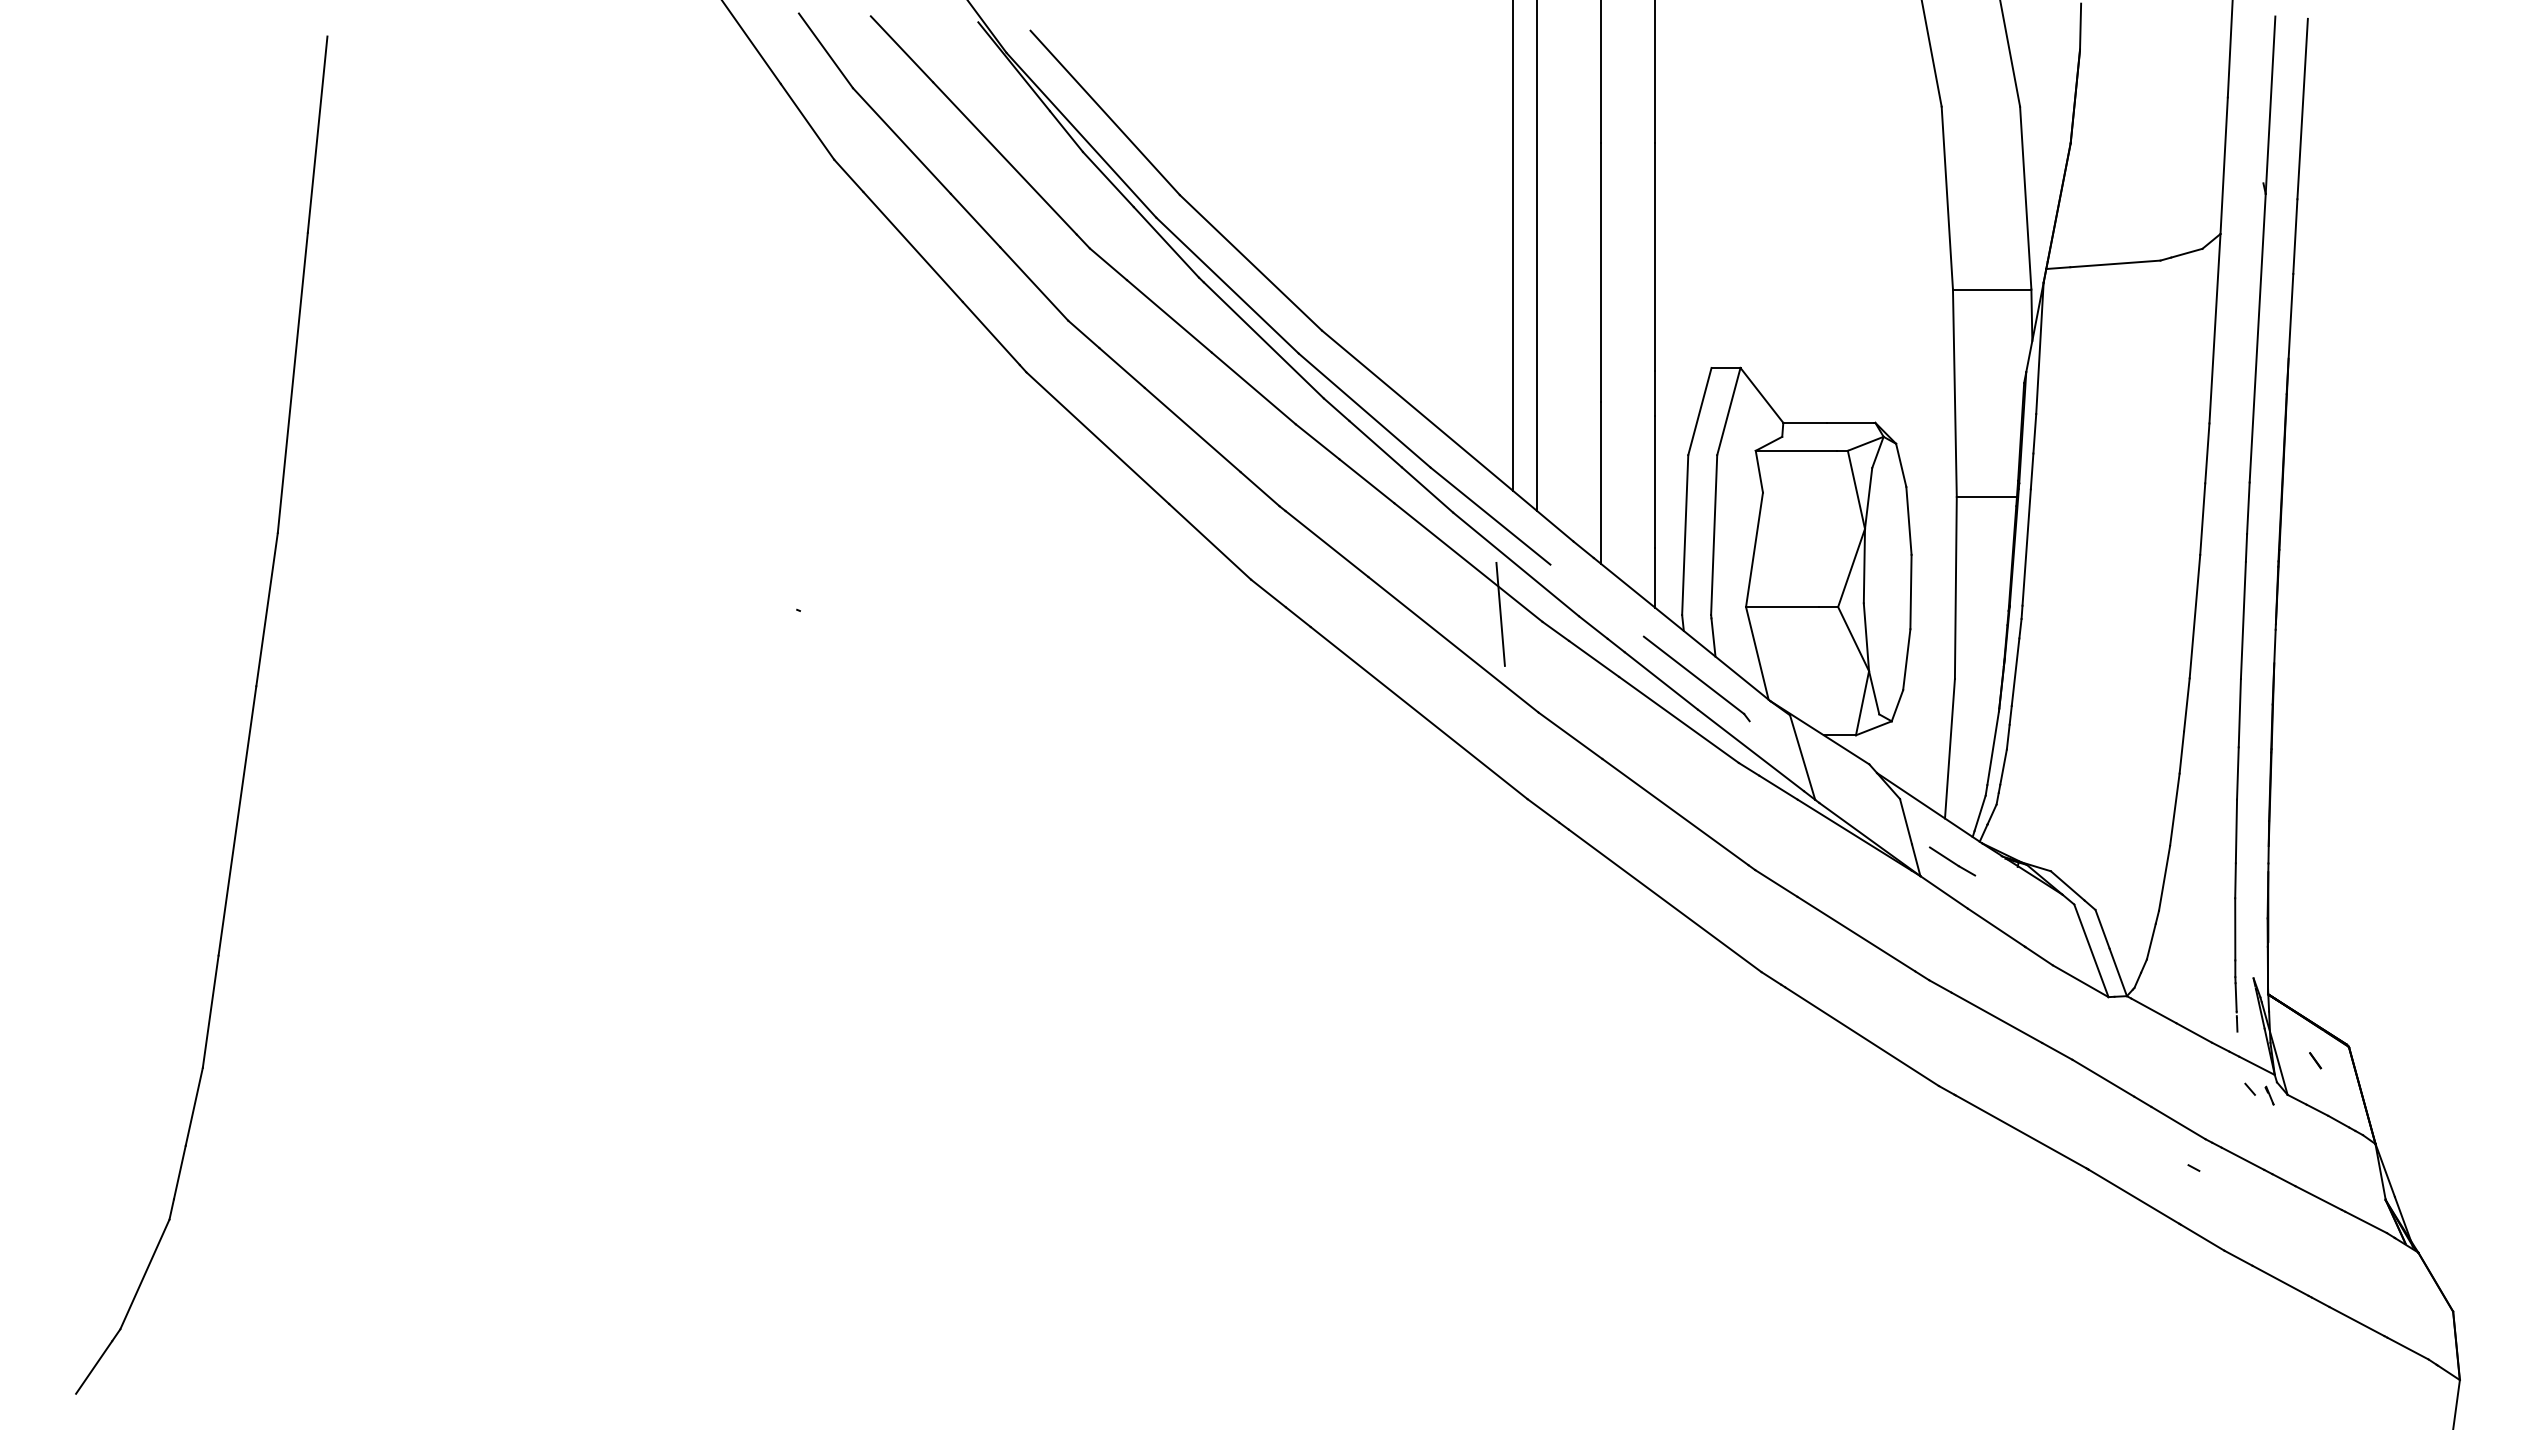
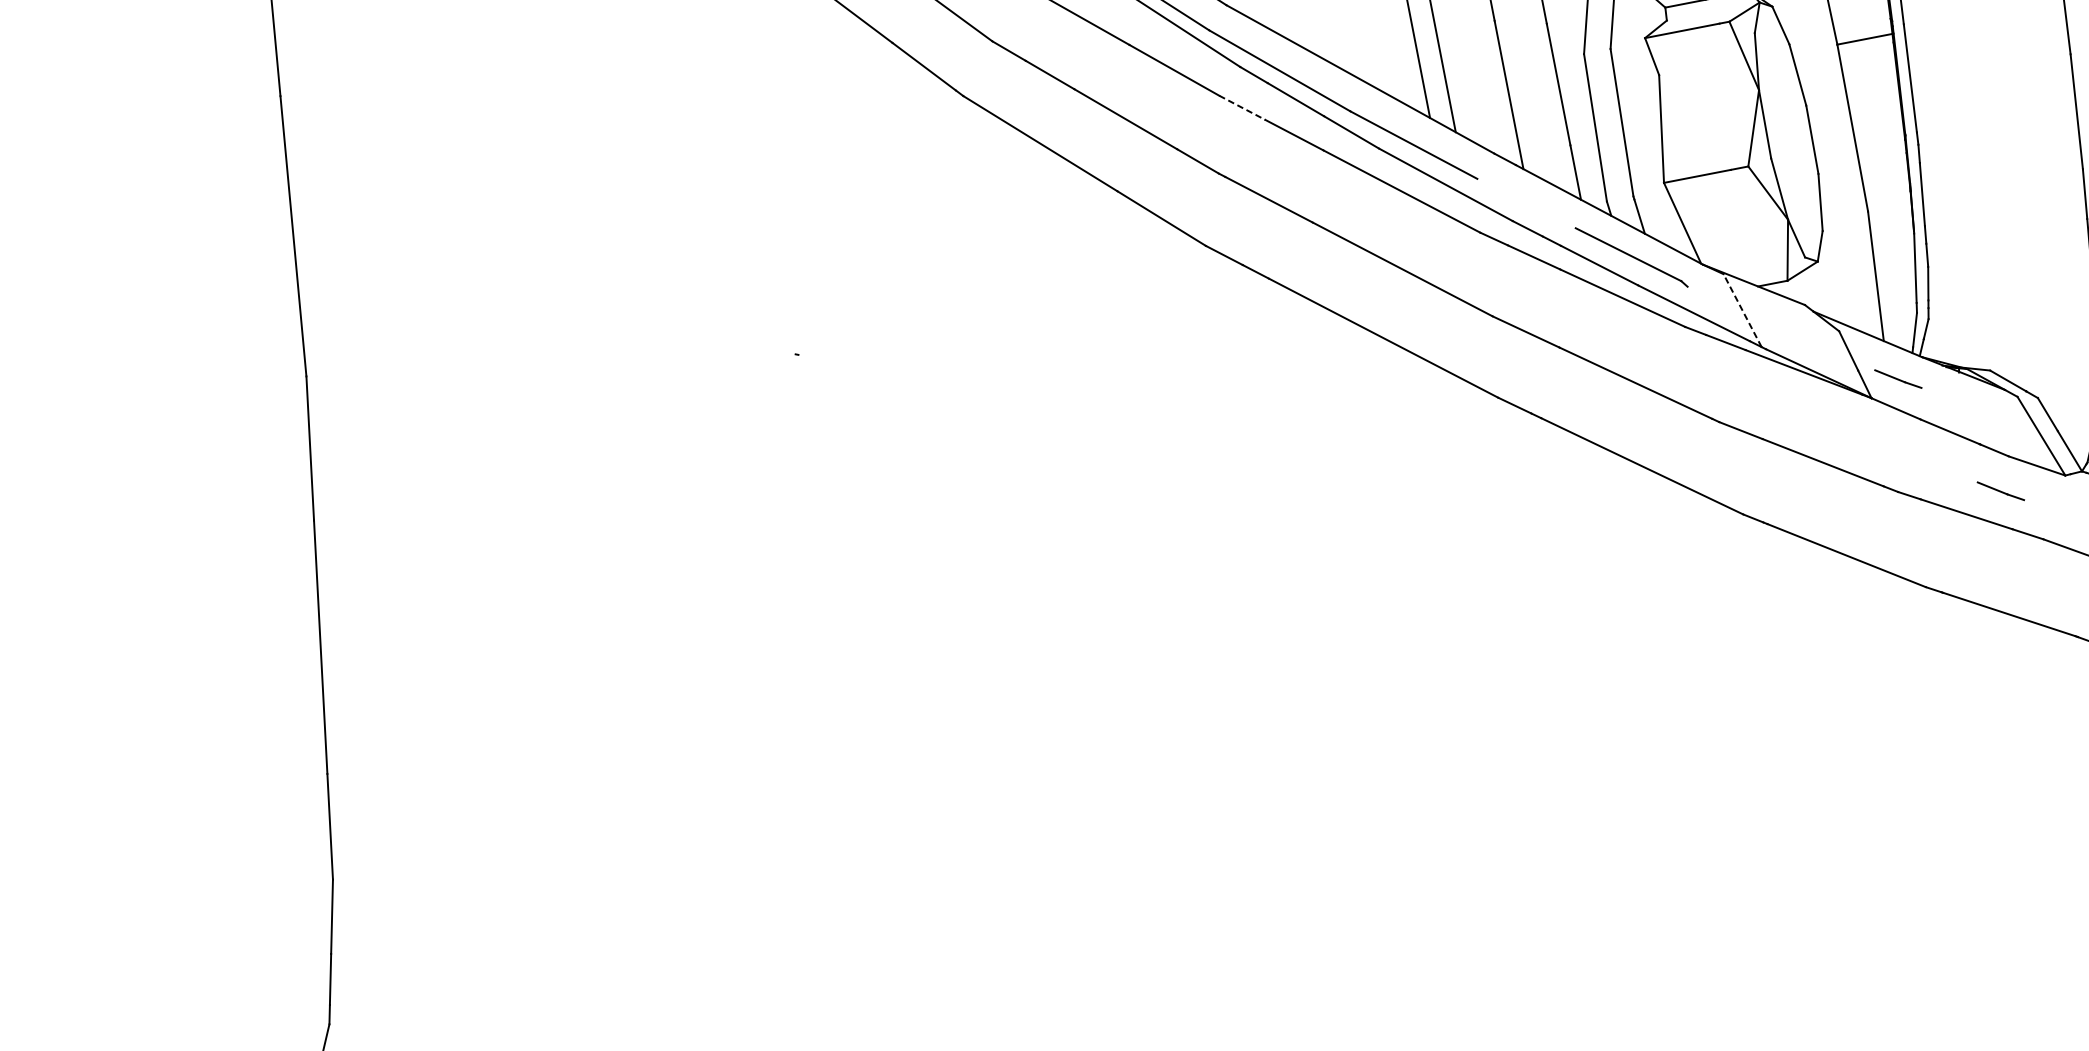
line: (1317, 441) -> (1242, 107), solid -> dashed
line: (1500, 613) -> (1440, 232), removed
line: (1802, 757) -> (1742, 310), solid -> dashed
line: (2037, 1000) -> (2000, 491), added

